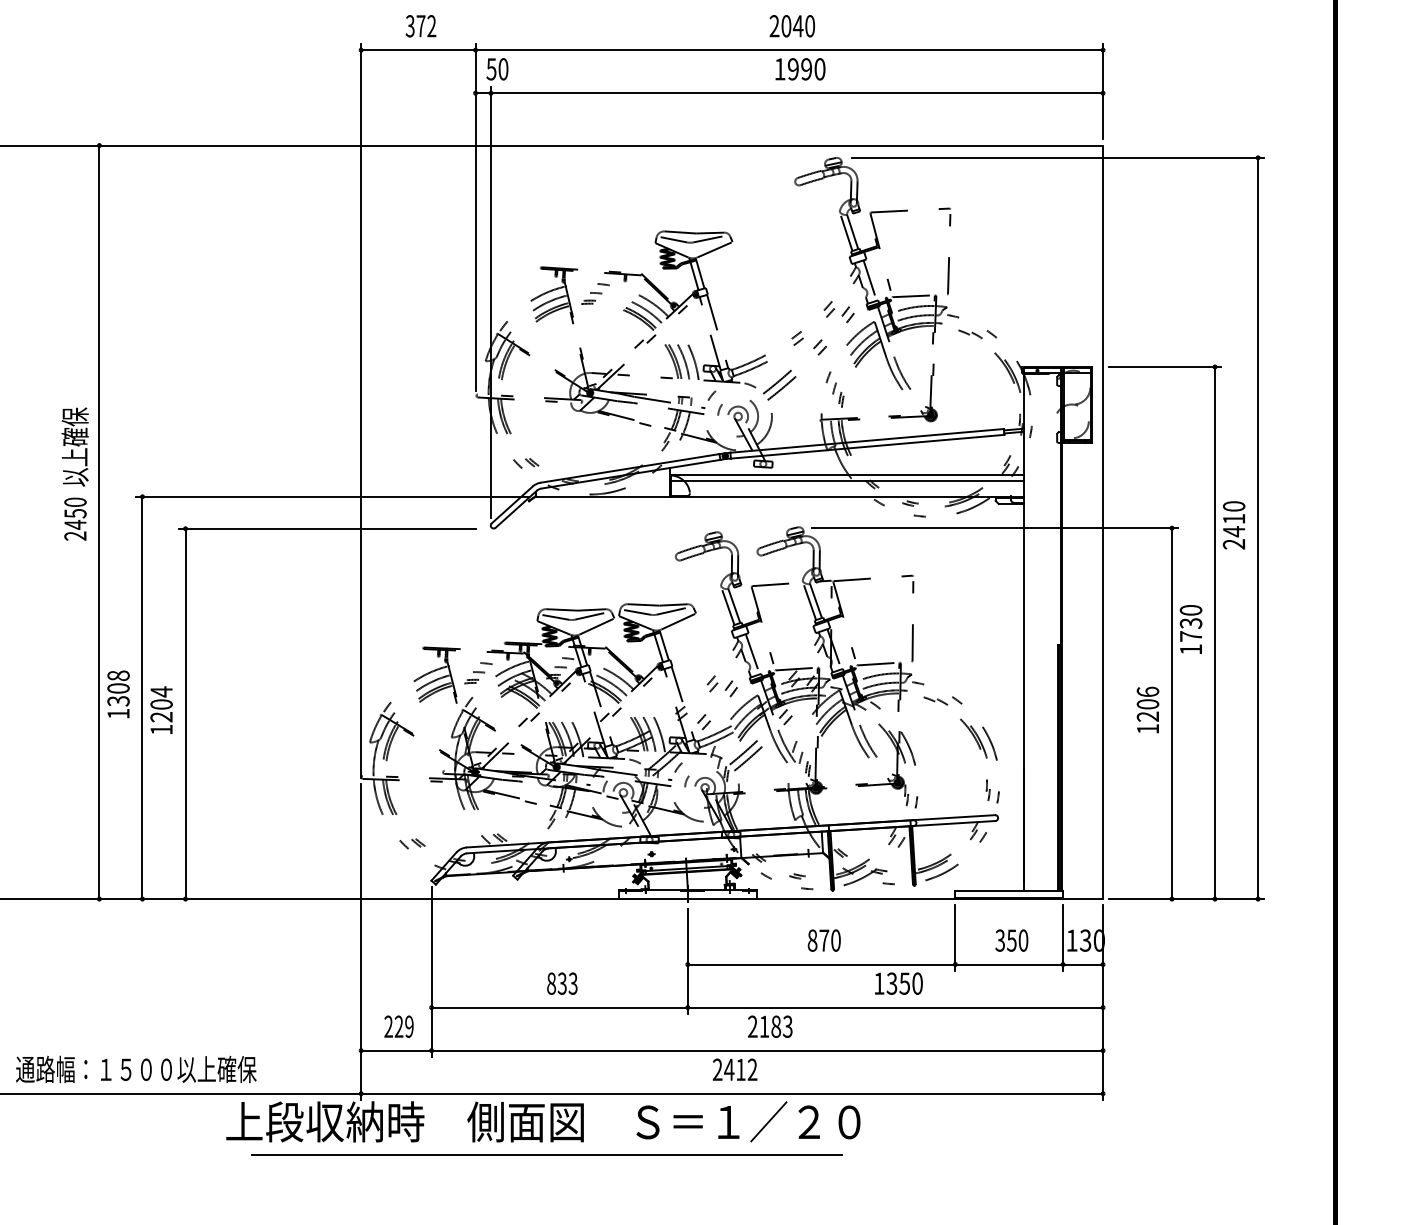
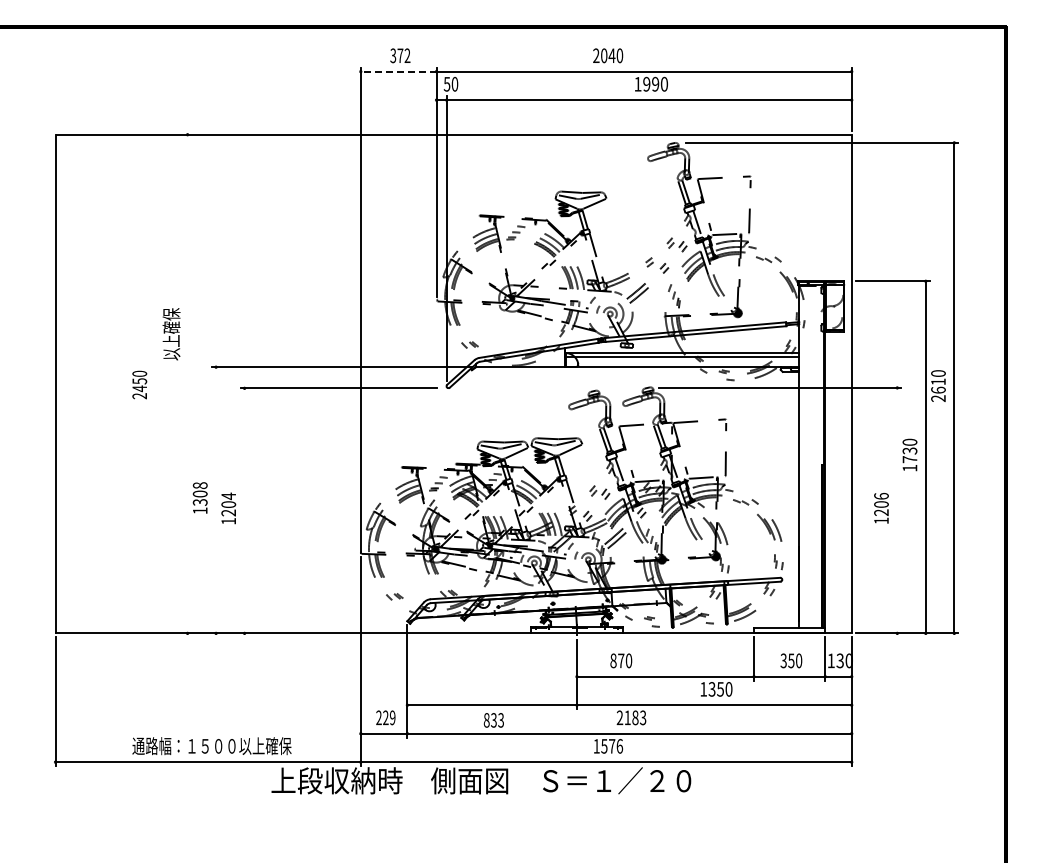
text: (792, 25) -> (608, 55), moved
line: (418, 49) -> (398, 71), solid -> dashed
text: (75, 518) -> (139, 384), moved
line: (99, 521) -> (187, 383), removed
text: (1234, 532) -> (938, 390), 2410 -> 2610
line: (143, 698) -> (216, 500), removed
line: (185, 713) -> (244, 510), removed
line: (1172, 713) -> (897, 510), removed
text: (824, 940) -> (621, 660), moved
text: (561, 983) -> (493, 720), moved
text: (735, 1070) -> (608, 746), 2412 -> 1576
line: (546, 1154) -> (483, 802), removed

